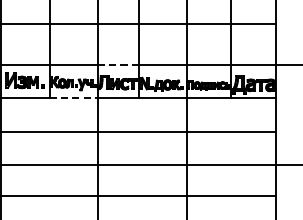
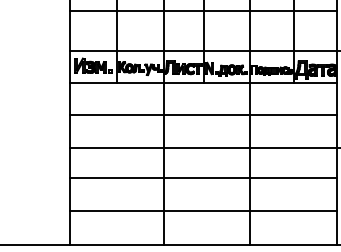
line: (117, 65) -> (183, 50), dashed -> solid
line: (74, 97) -> (141, 82), dashed -> solid

